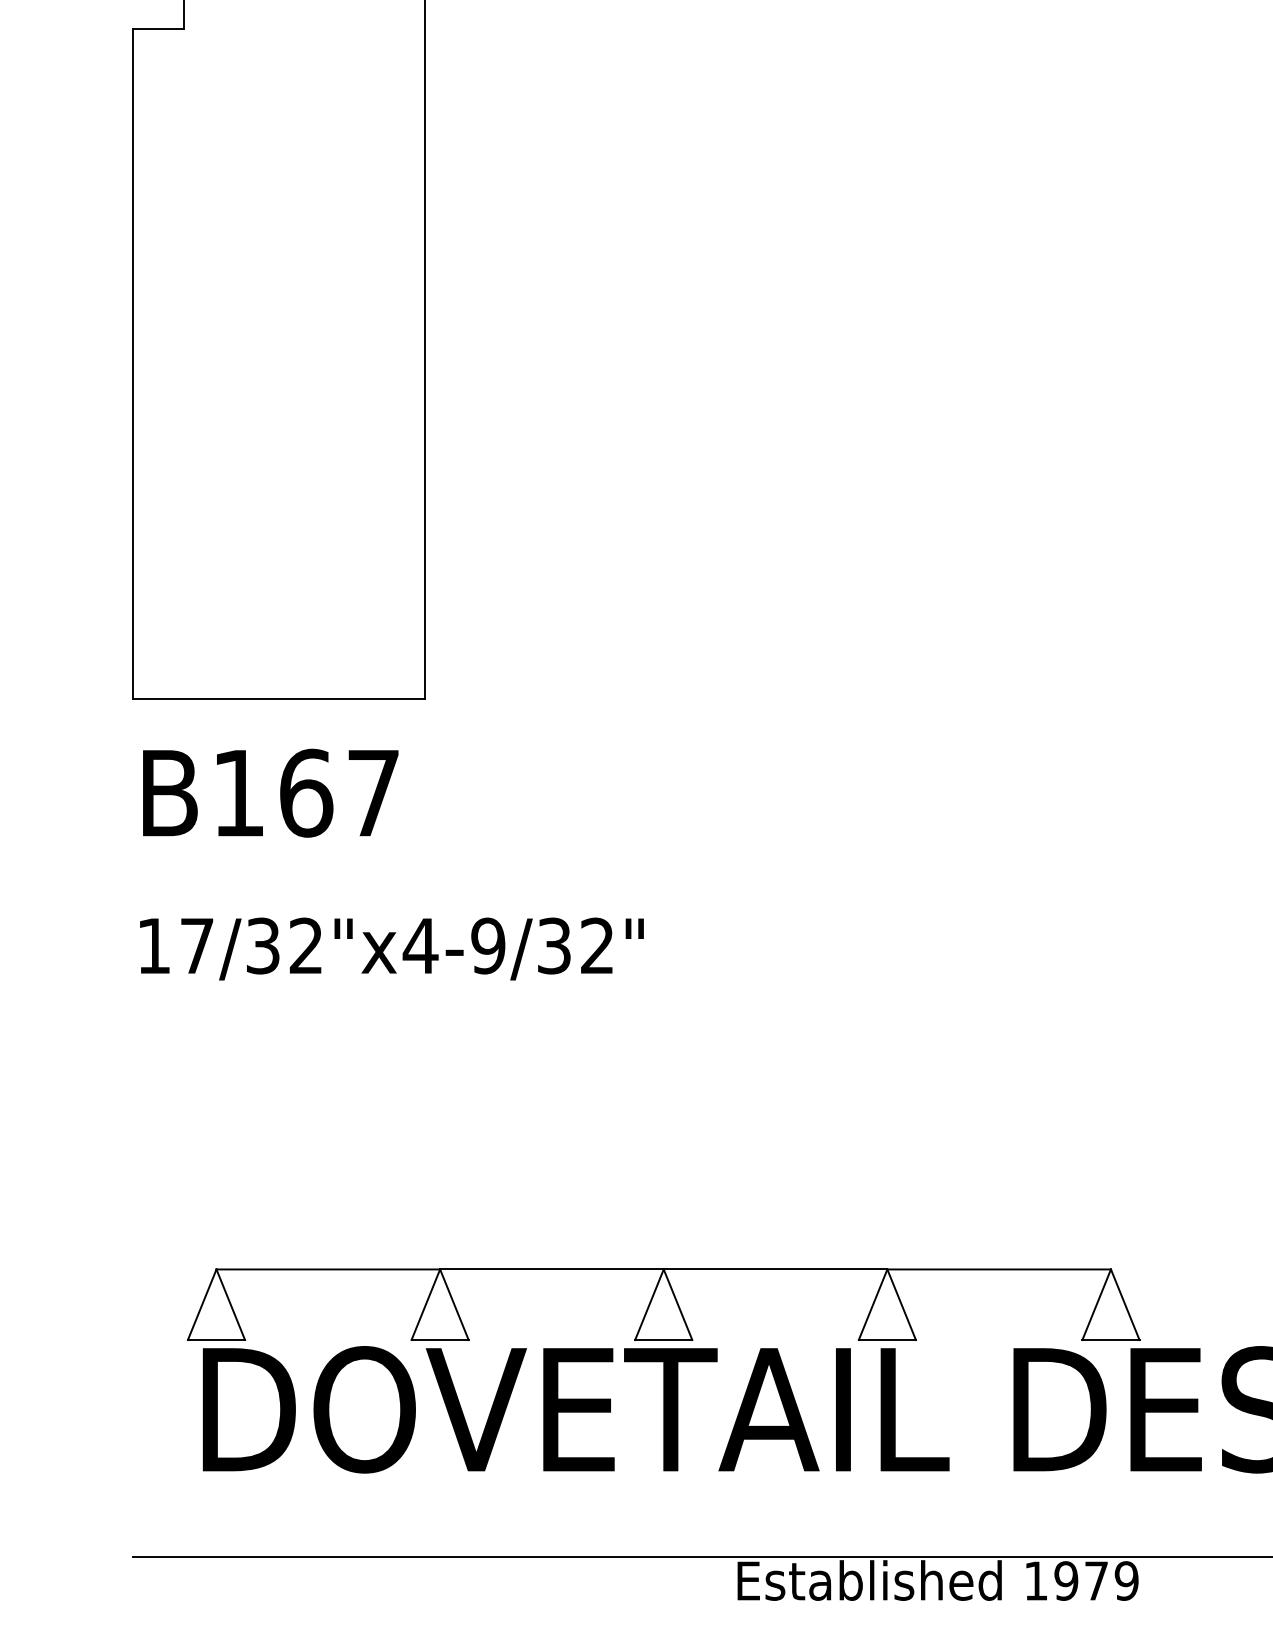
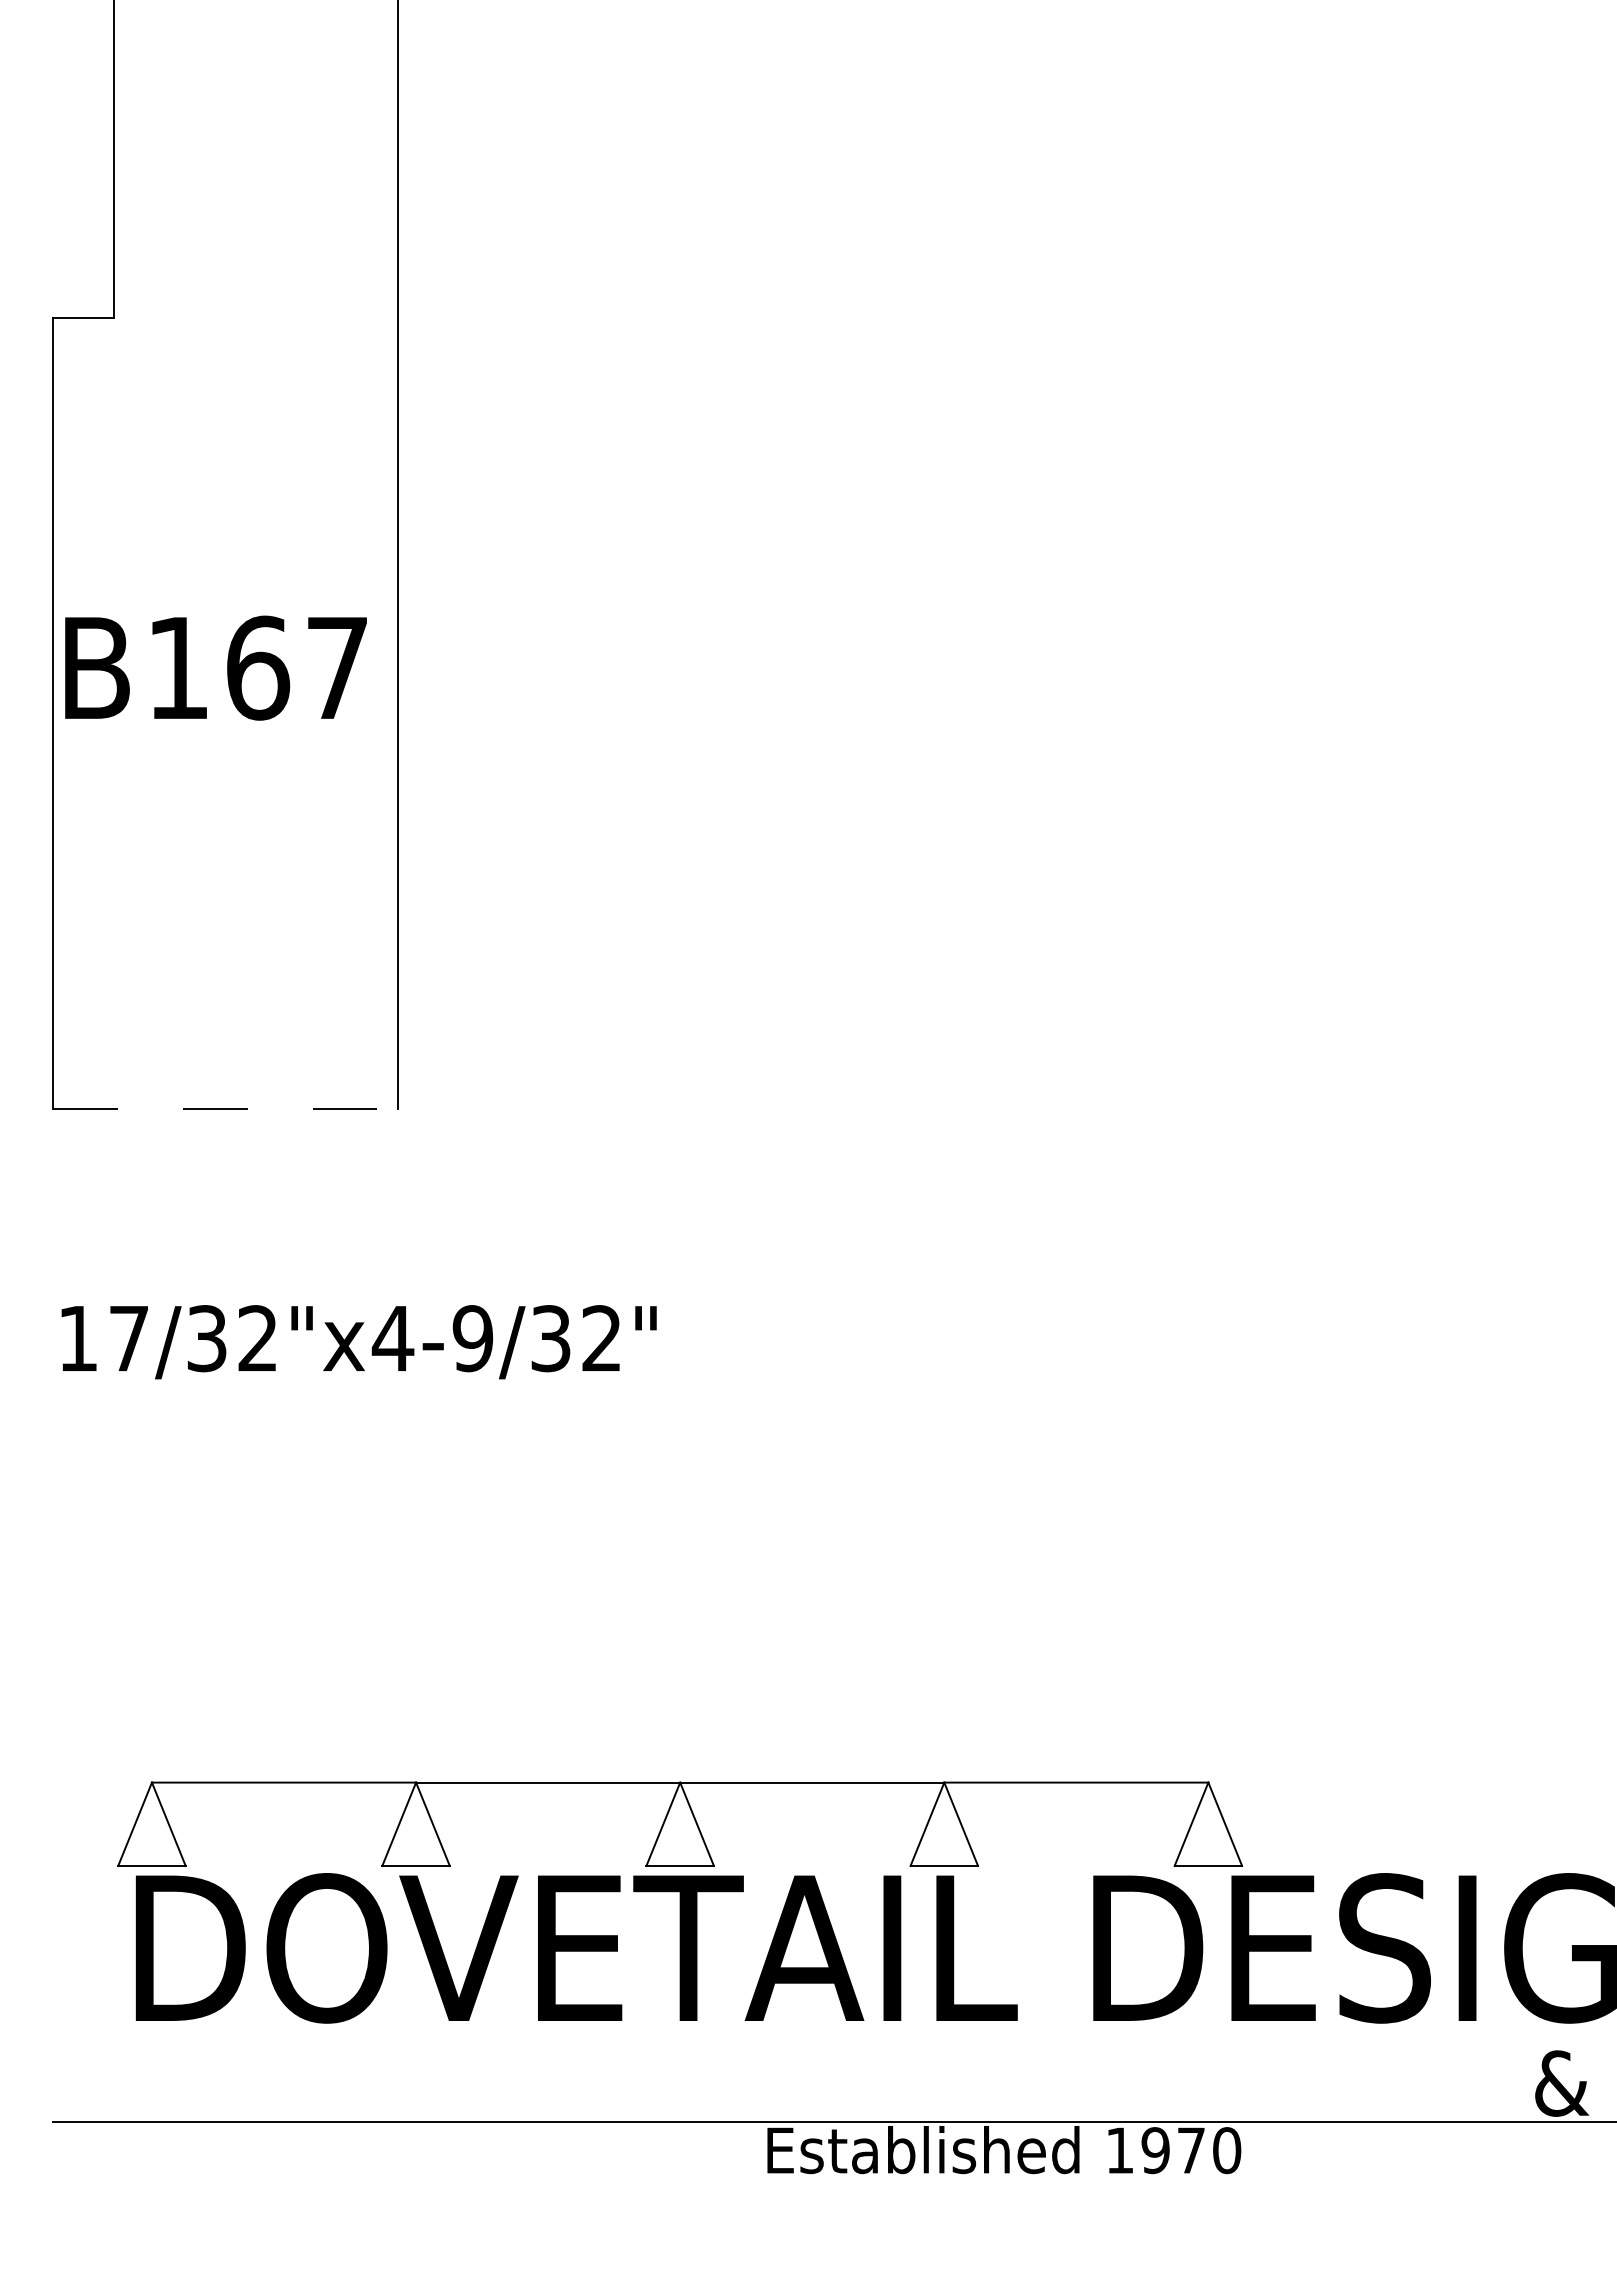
line: (278, 698) -> (225, 1108), solid -> dashed
text: (270, 792) -> (215, 667), moved
text: (391, 949) -> (358, 1342), moved
text: (1127, 1580) -> (1227, 2150), 1979 -> 1970

